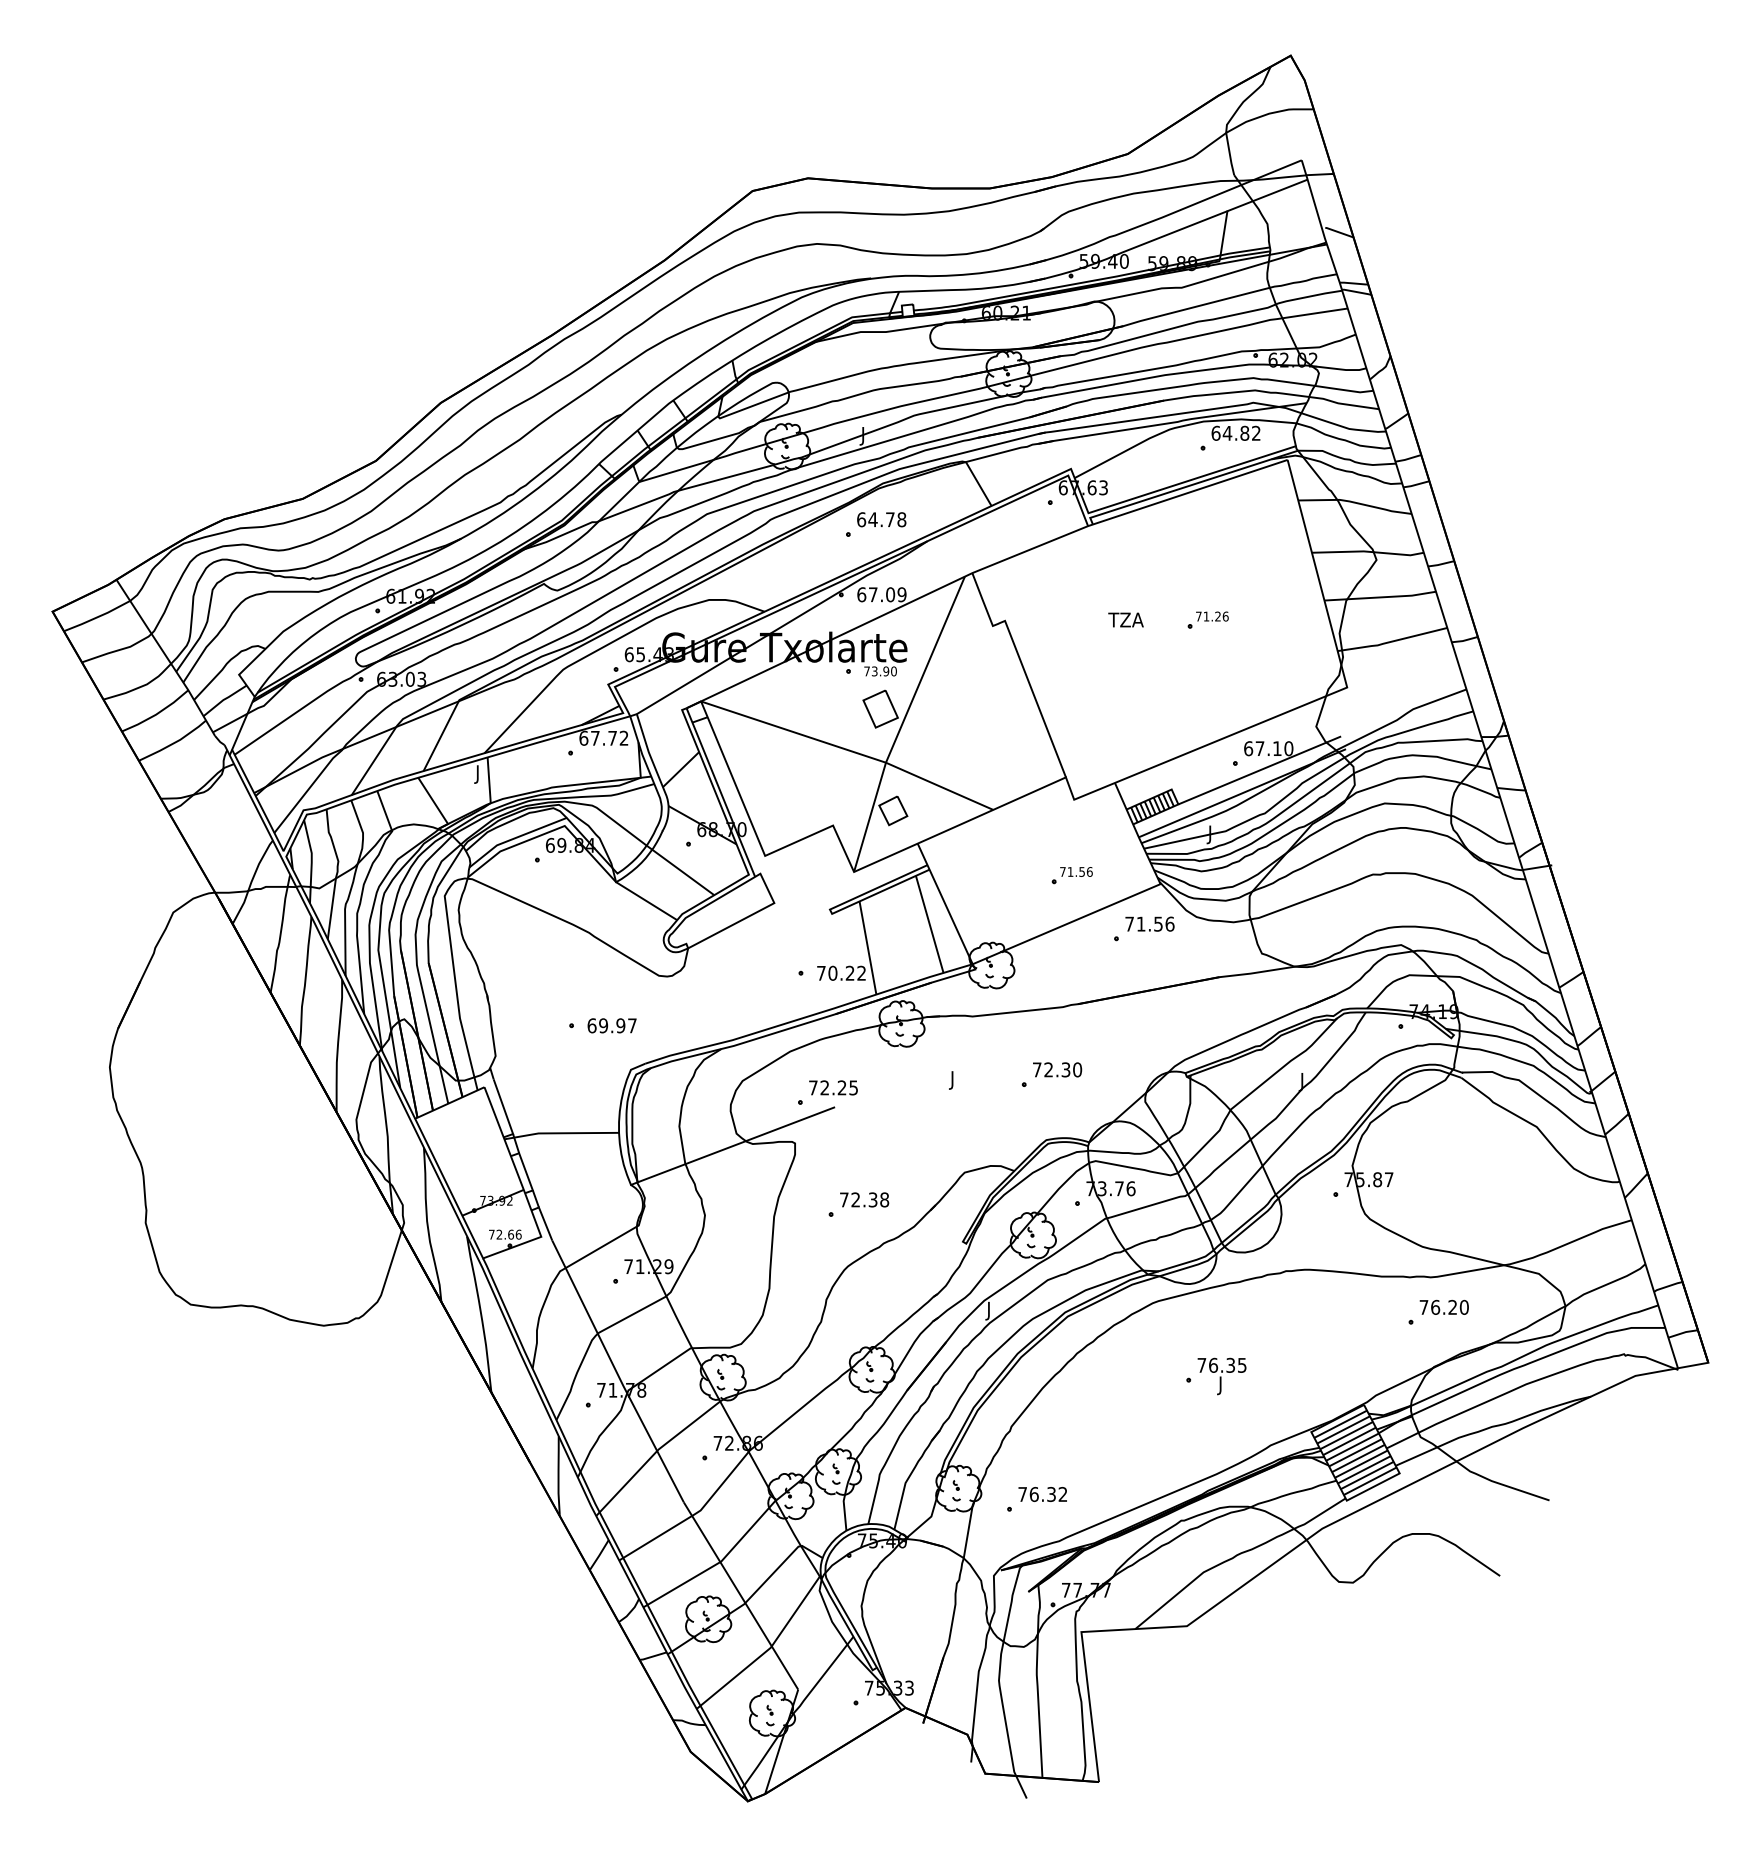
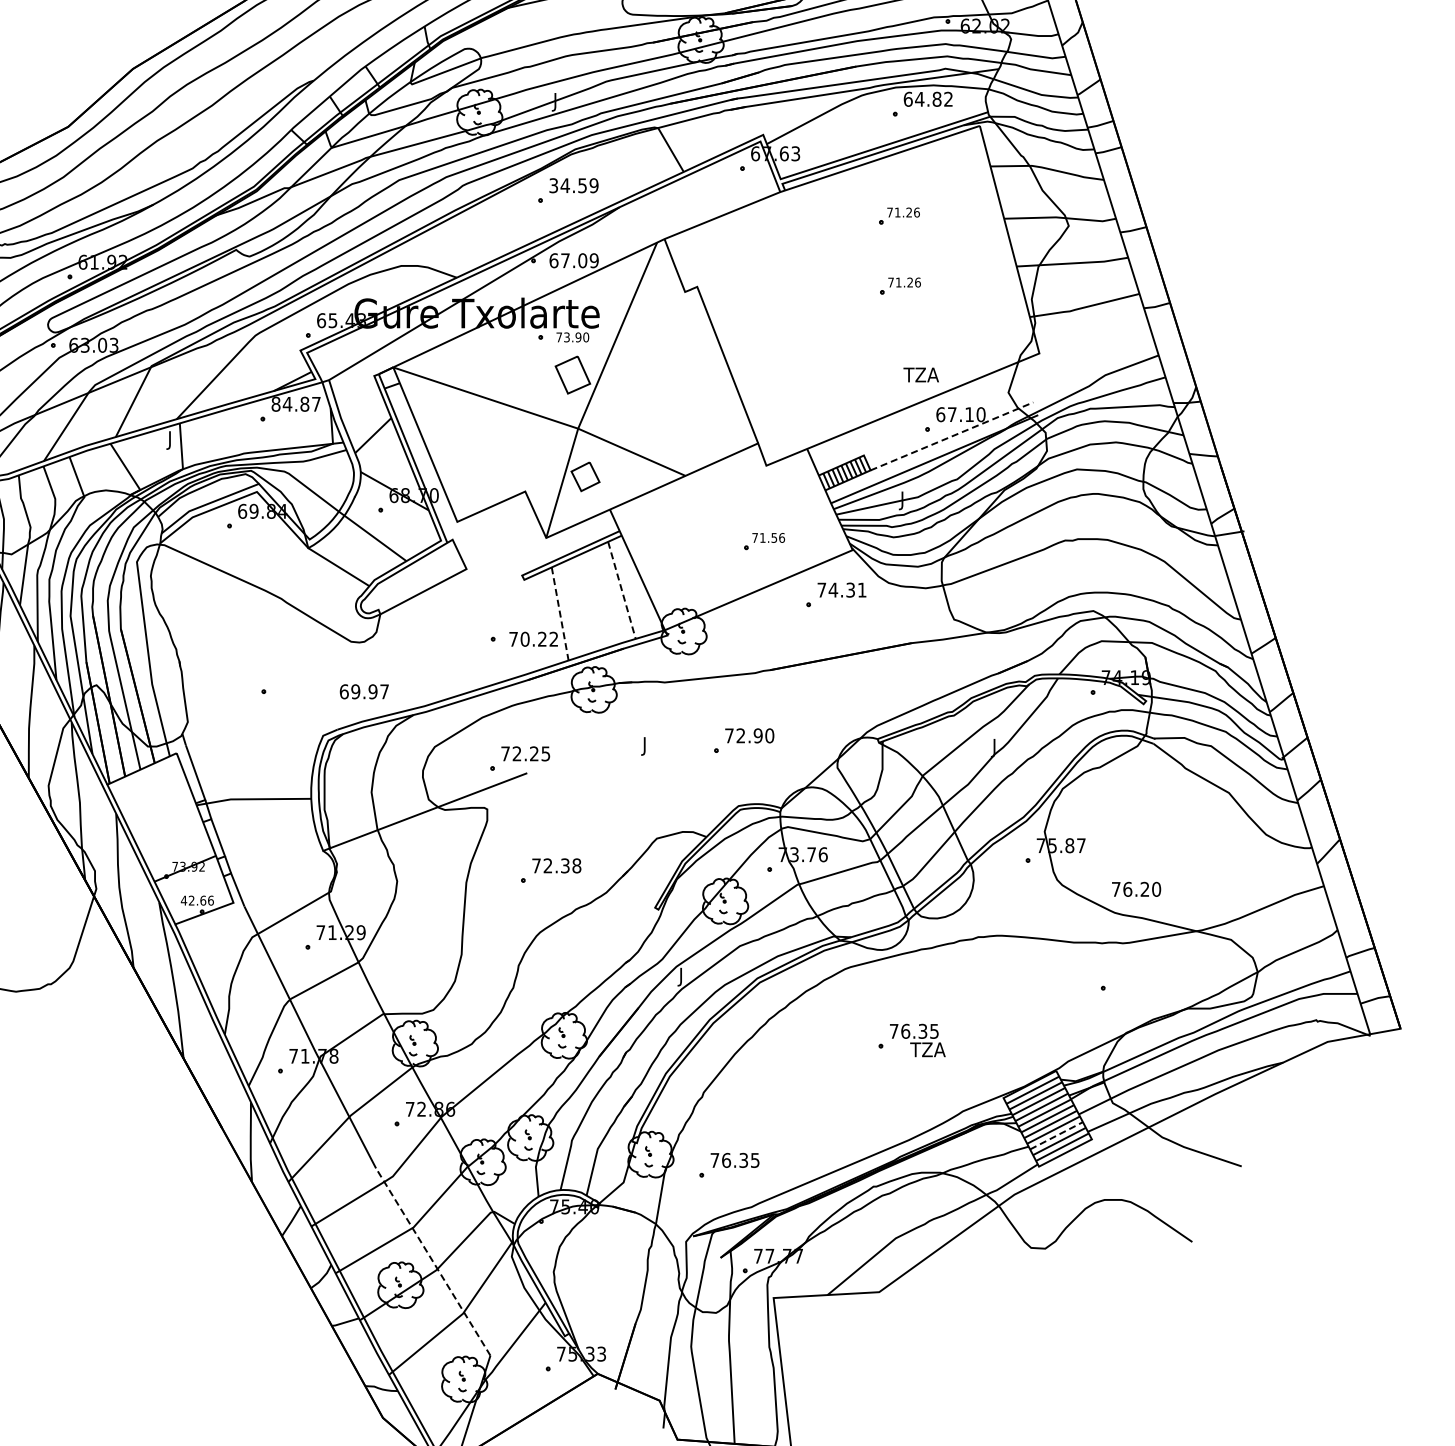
text: (881, 519) -> (573, 185), 64.78 -> 34.59
part: (1206, 549) -> (898, 215), added
text: (1125, 619) -> (920, 374), moved
text: (603, 737) -> (295, 403), 67.72 -> 84.87
line: (1260, 770) -> (952, 436), solid -> dashed
text: (1155, 923) -> (847, 589), 71.56 -> 74.31
line: (929, 924) -> (621, 590), solid -> dashed
line: (868, 948) -> (560, 614), solid -> dashed
text: (611, 1025) -> (363, 691), moved
text: (1065, 1069) -> (757, 735), 72.30 -> 72.90
text: (491, 1234) -> (183, 900), 72.66 -> 42.66
text: (1443, 1306) -> (1135, 888), moved
text: (1235, 1385) -> (927, 1051), J -> TZA
line: (1364, 1469) -> (1056, 1135), solid -> dashed
text: (1062, 1494) -> (754, 1160), 76.32 -> 76.35
line: (741, 1596) -> (433, 1262), solid -> dashed

